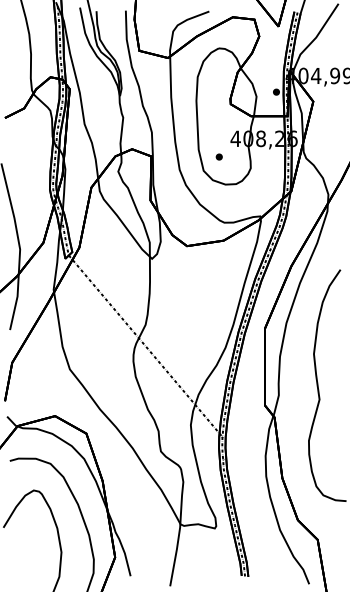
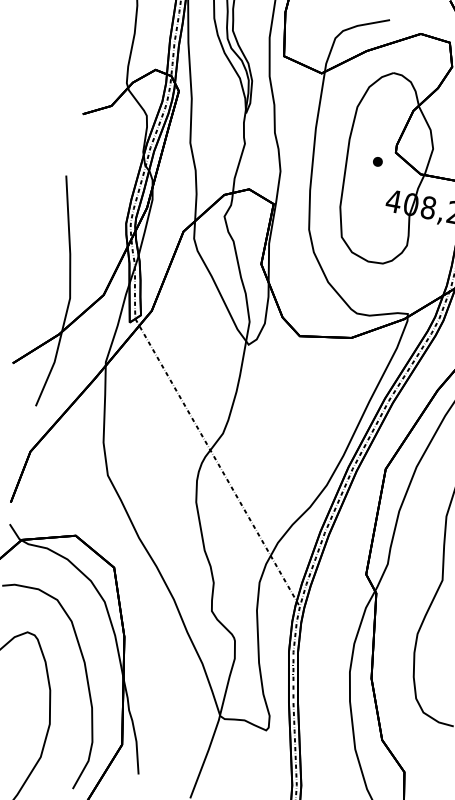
part: (218, 156) -> (376, 160), moved

